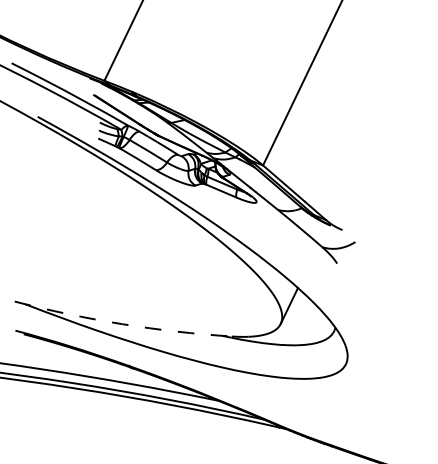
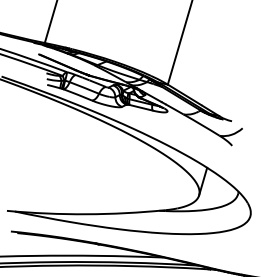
arc: (122, 324) -> (86, 214), dashed -> solid

